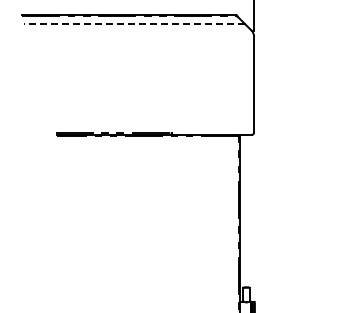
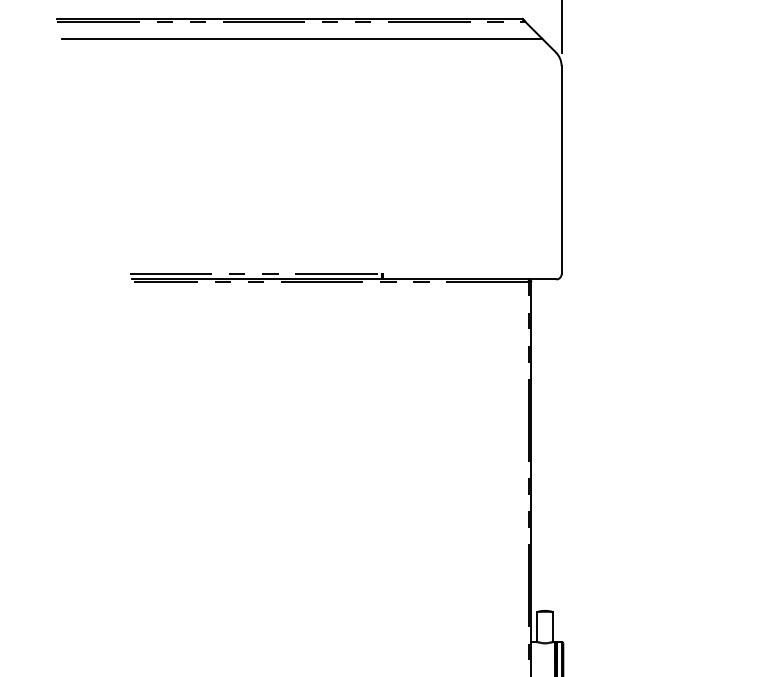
line: (134, 24) -> (301, 39), dashed -> solid

